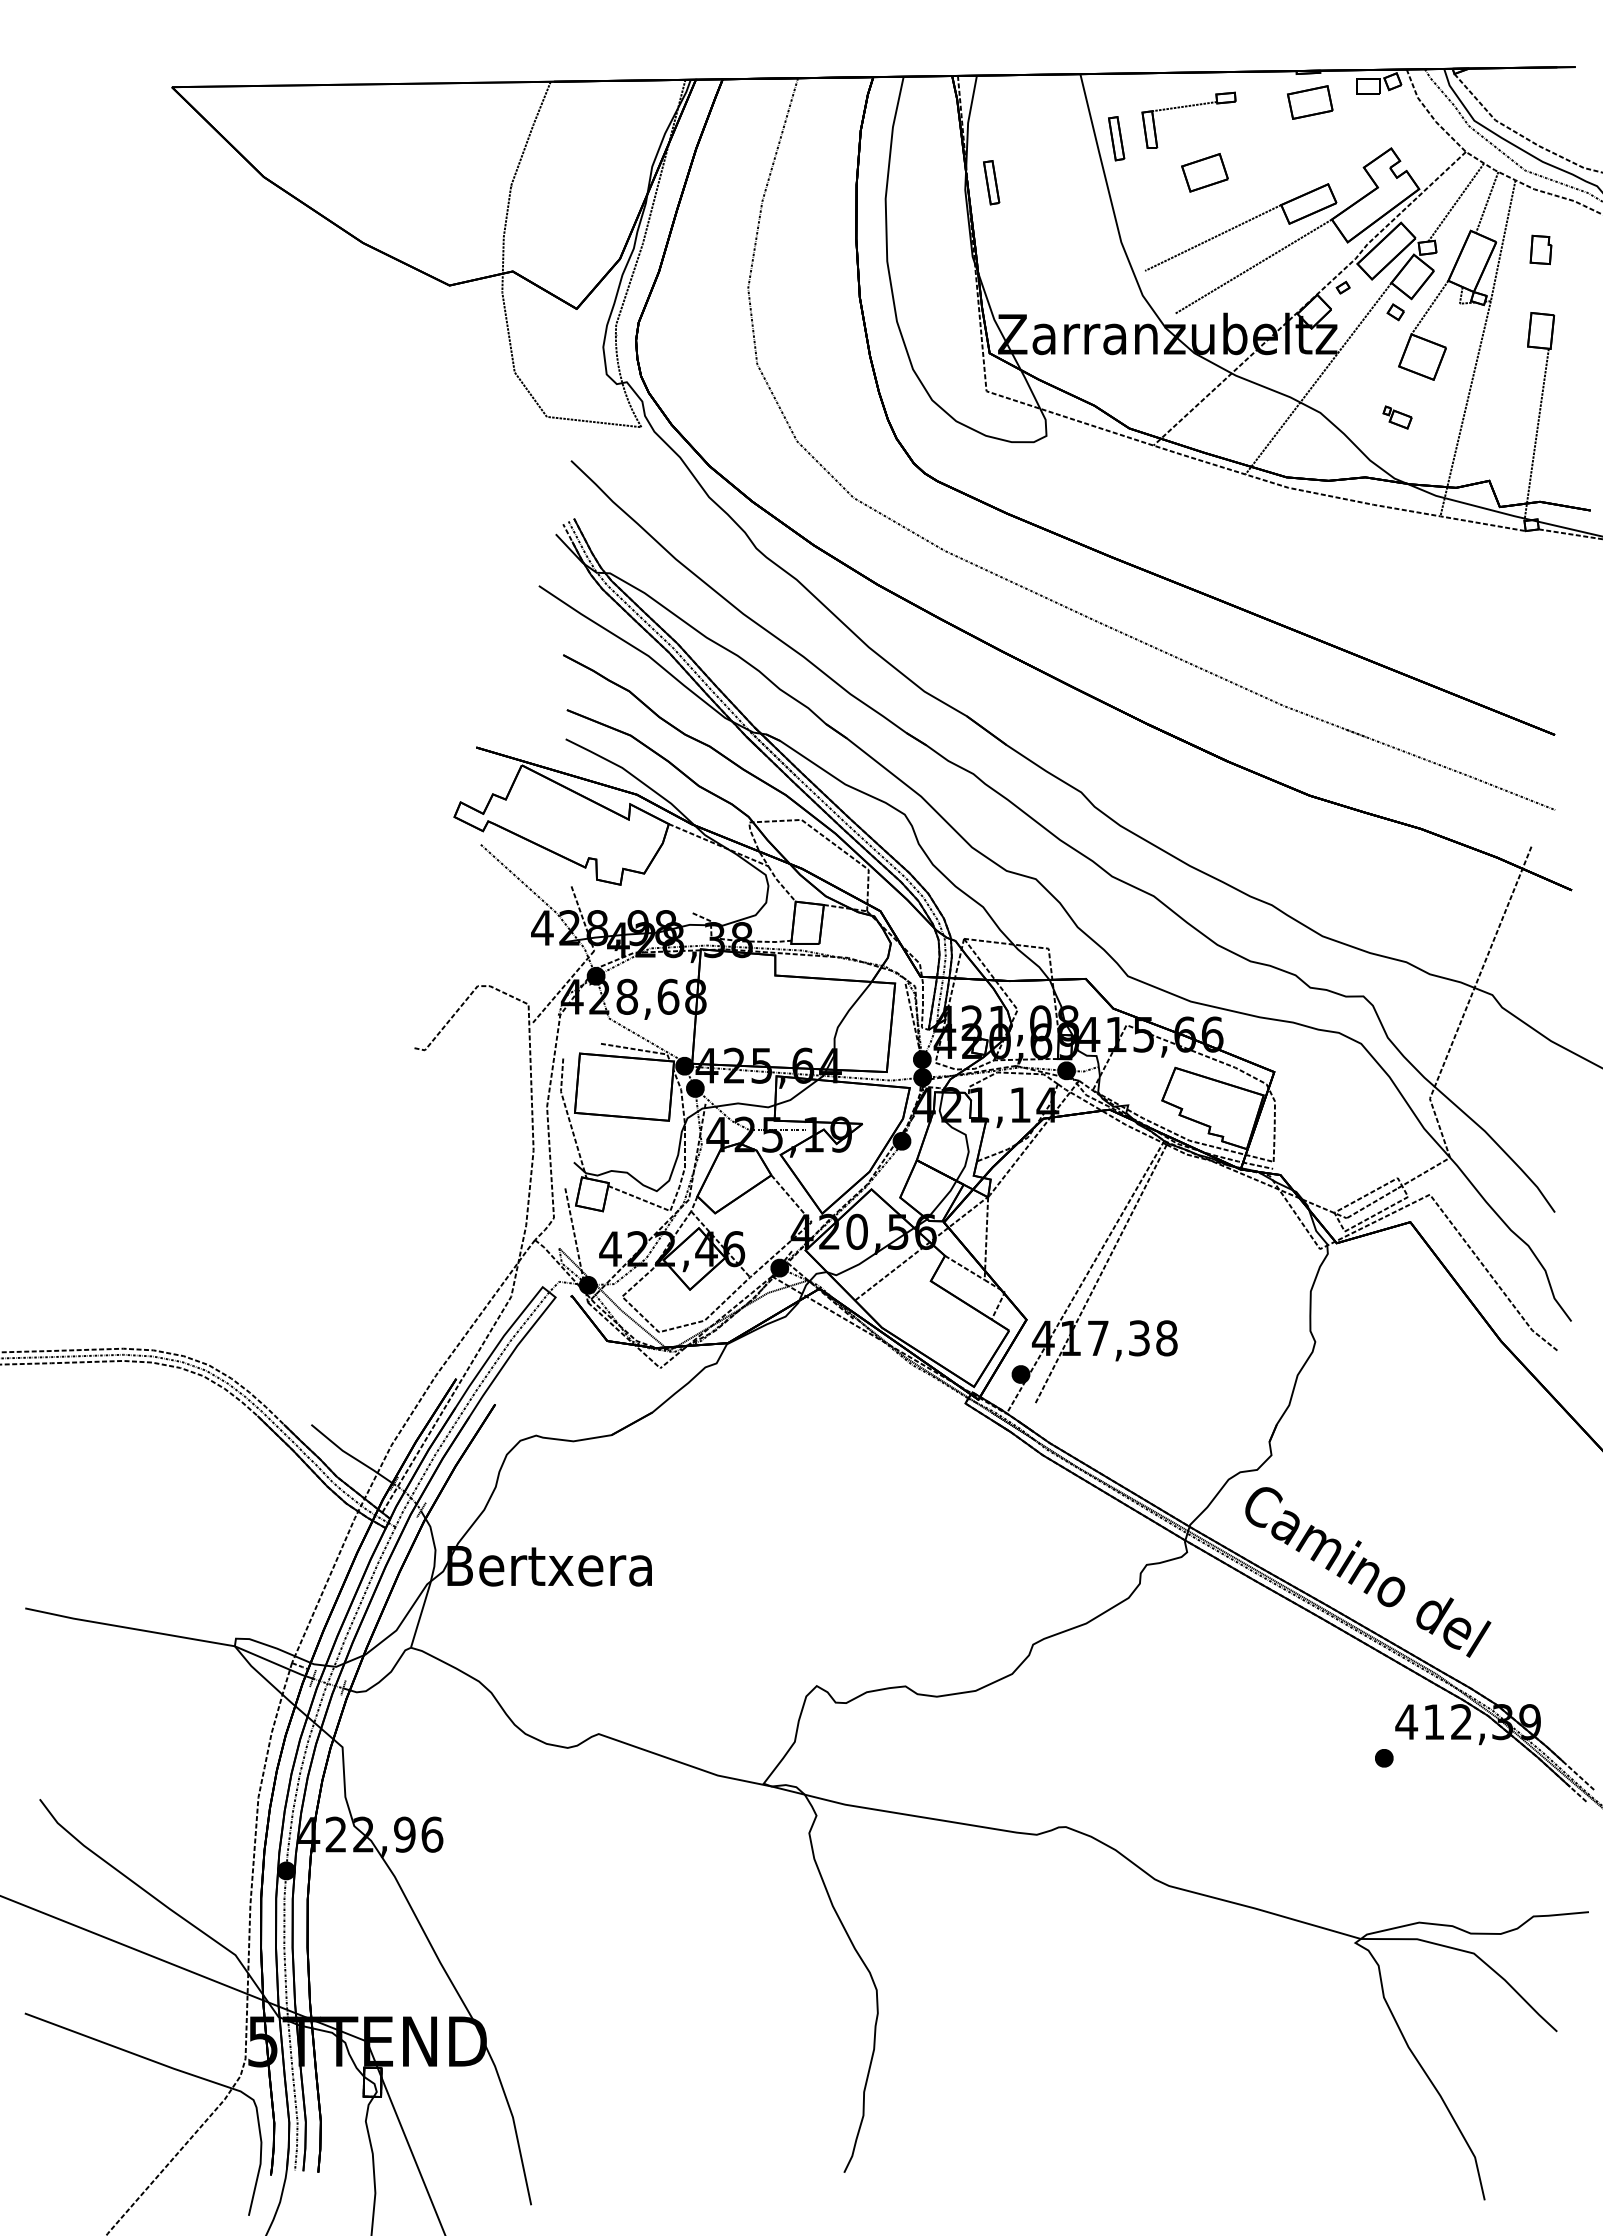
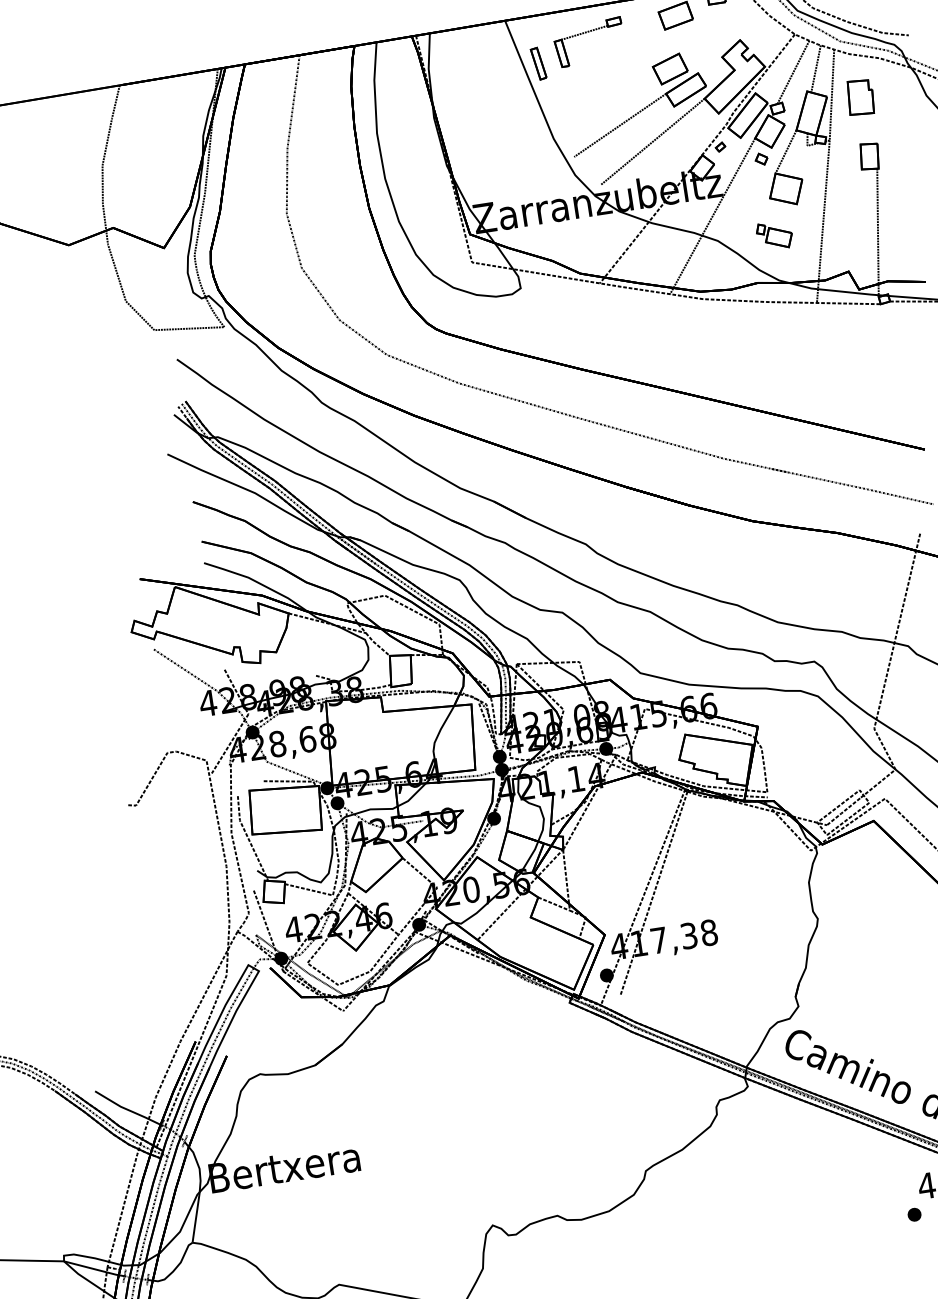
part: (1204, 172) -> (669, 68), moved
part: (991, 182) -> (452, 109), removed
part: (1540, 249) -> (860, 97), size x1.67
part: (1397, 417) -> (774, 235), size x1.67

